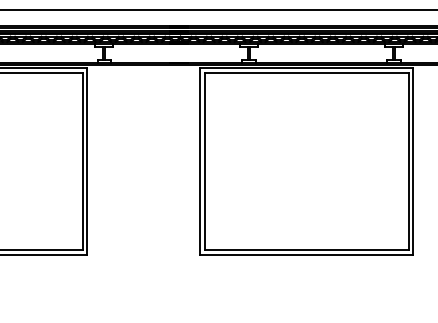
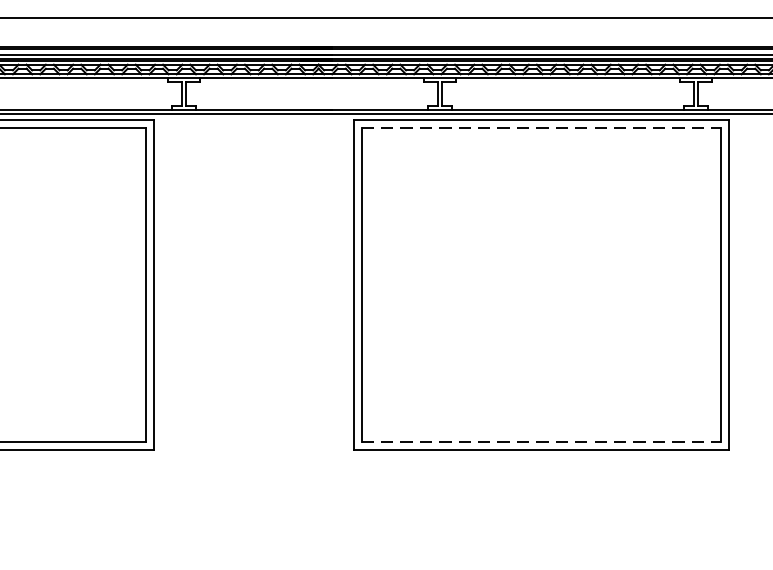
line: (306, 72) -> (540, 127), solid -> dashed
line: (306, 250) -> (540, 442), solid -> dashed

